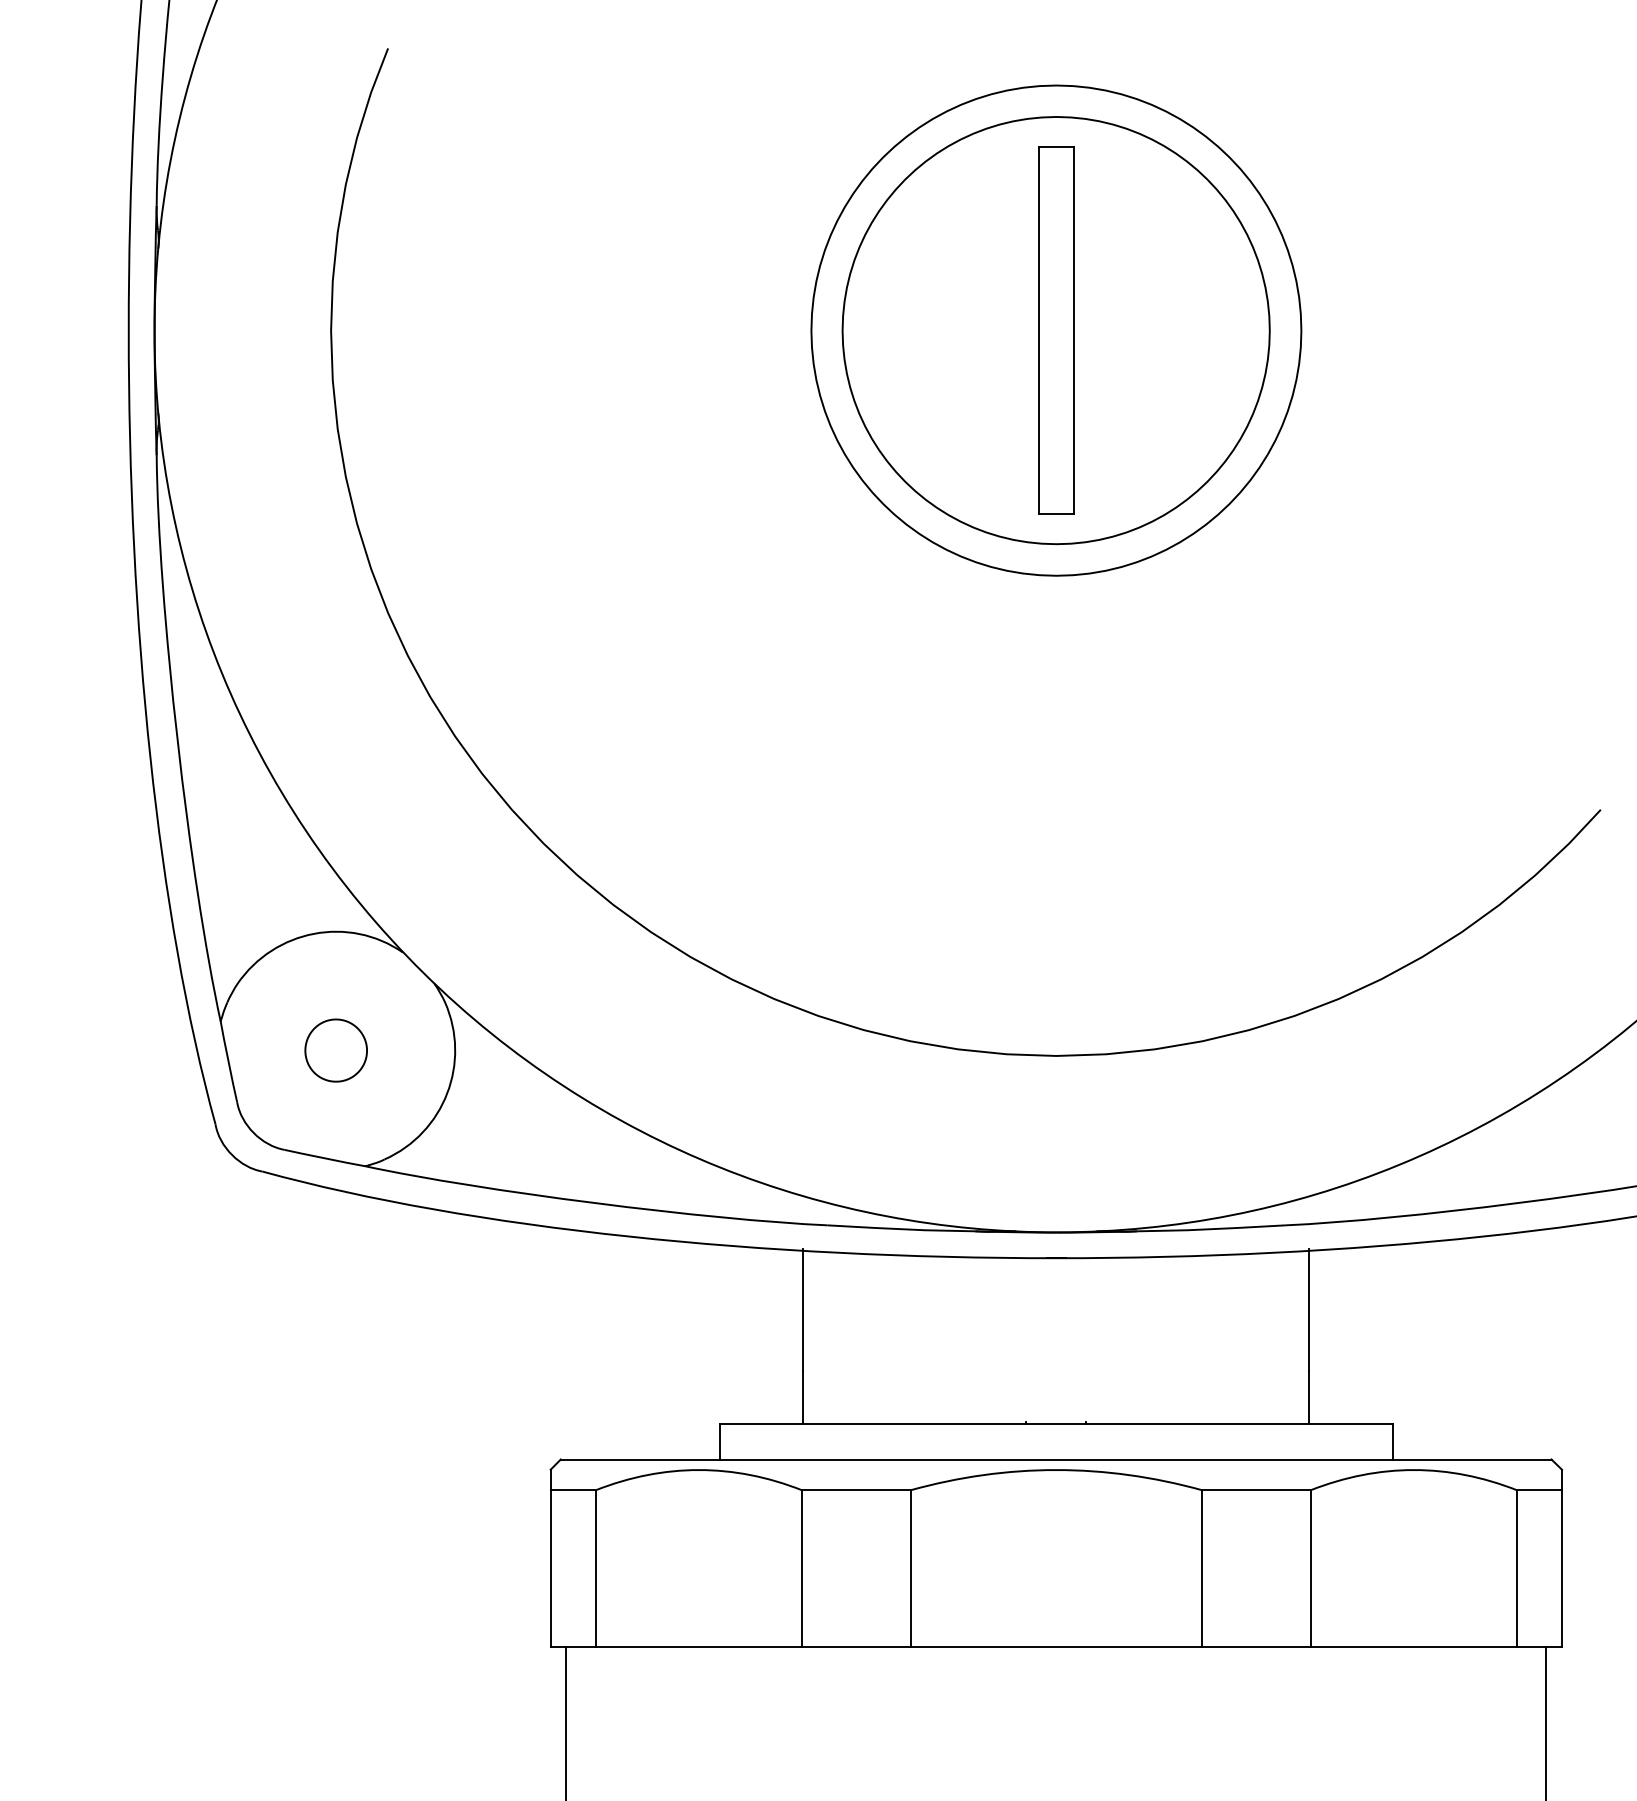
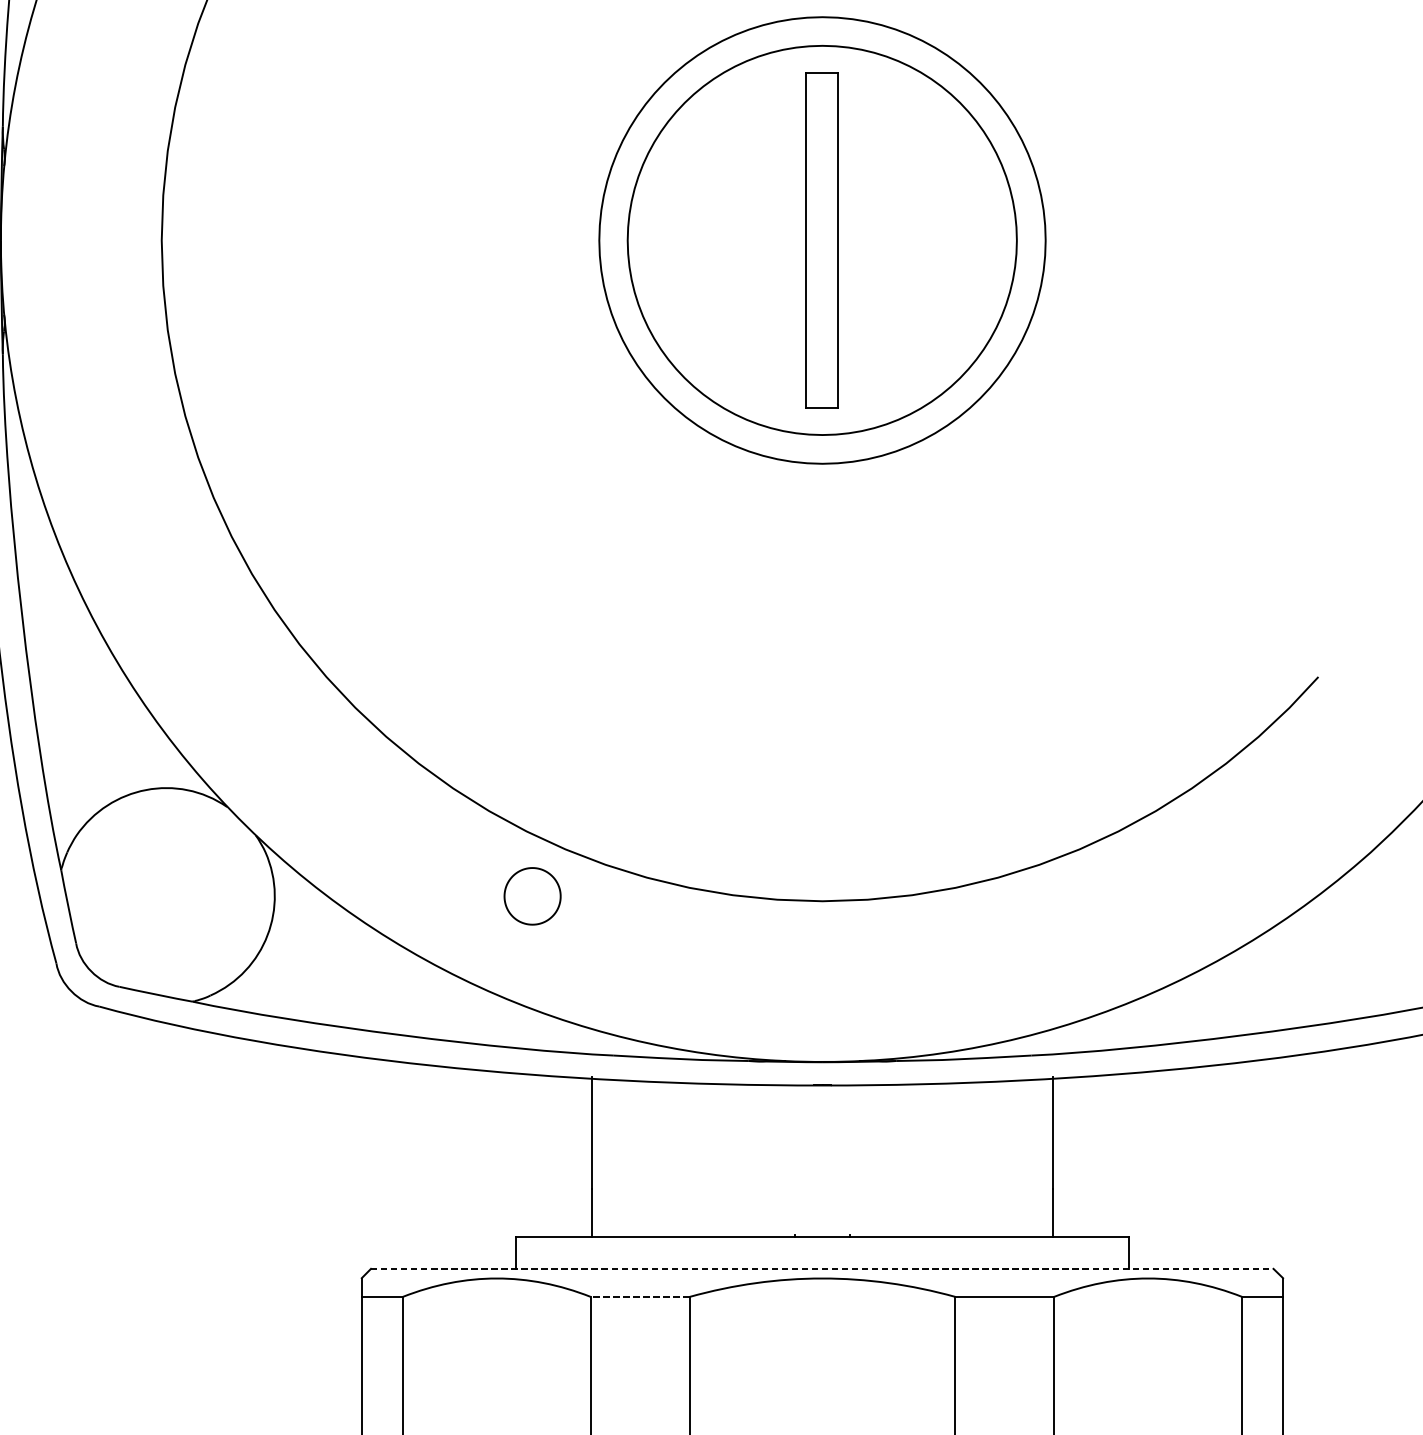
part: (335, 1050) -> (531, 896), moved
line: (1056, 1459) -> (822, 1268), solid -> dashed
line: (855, 1490) -> (639, 1297), solid -> dashed

